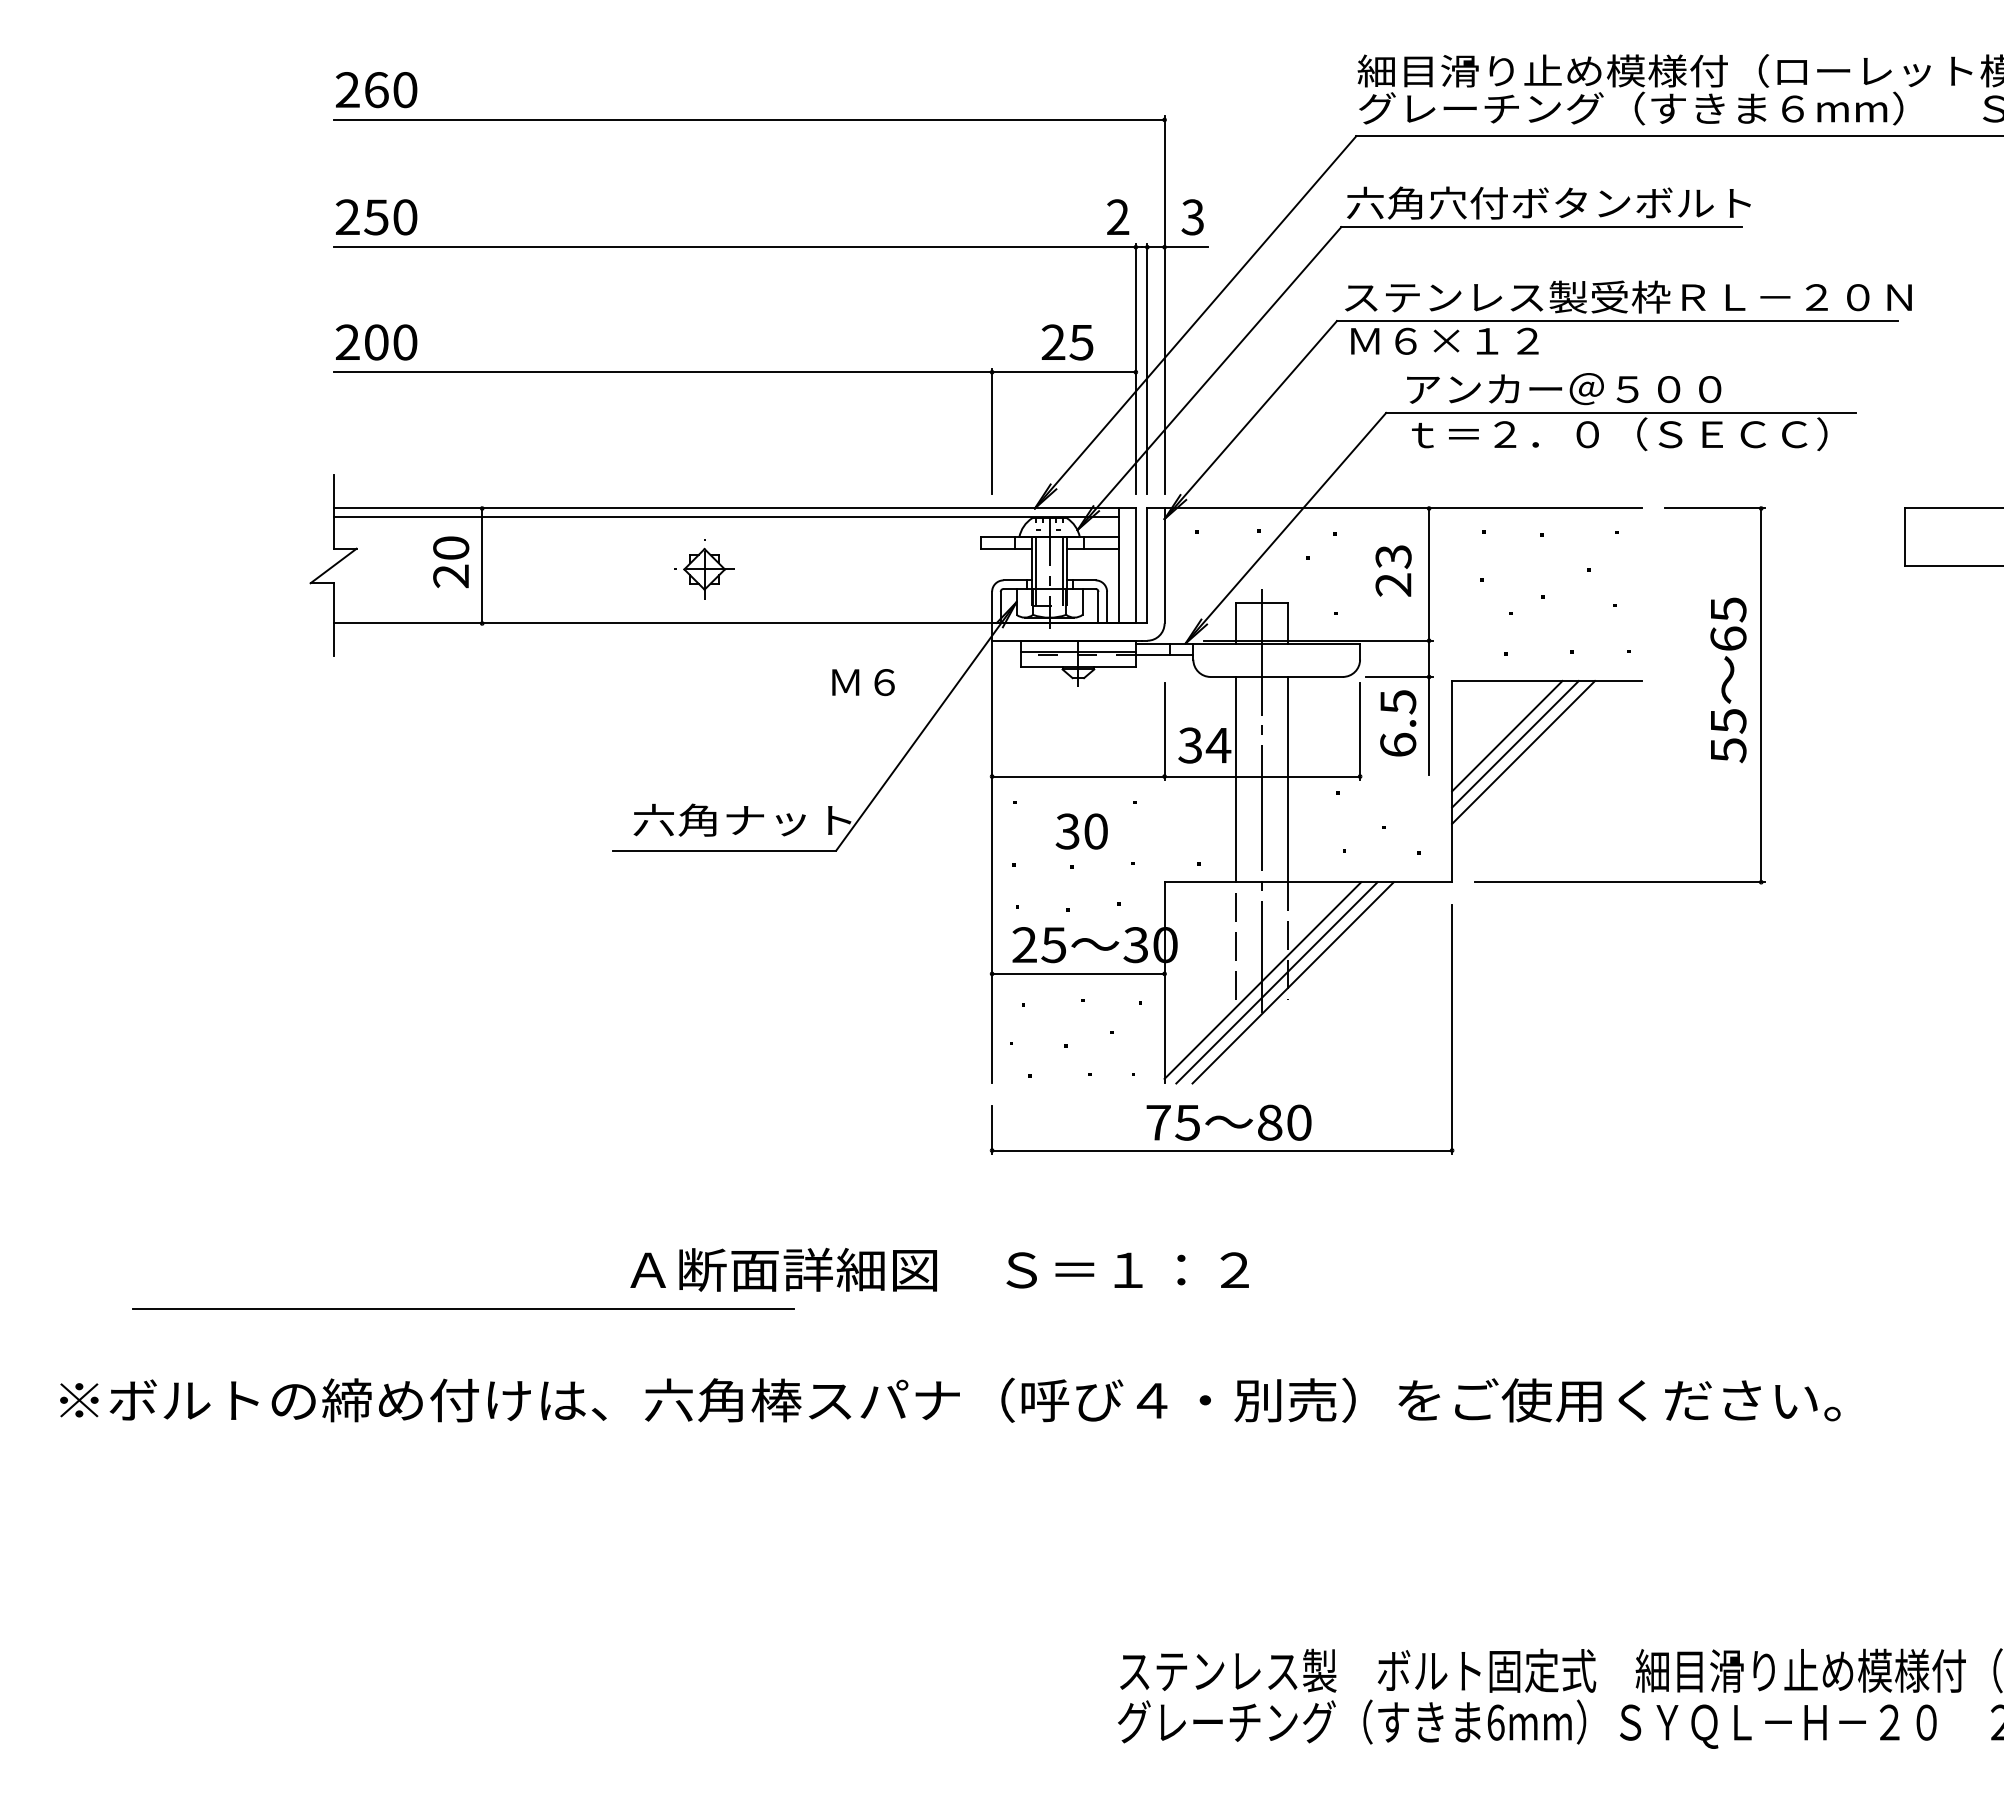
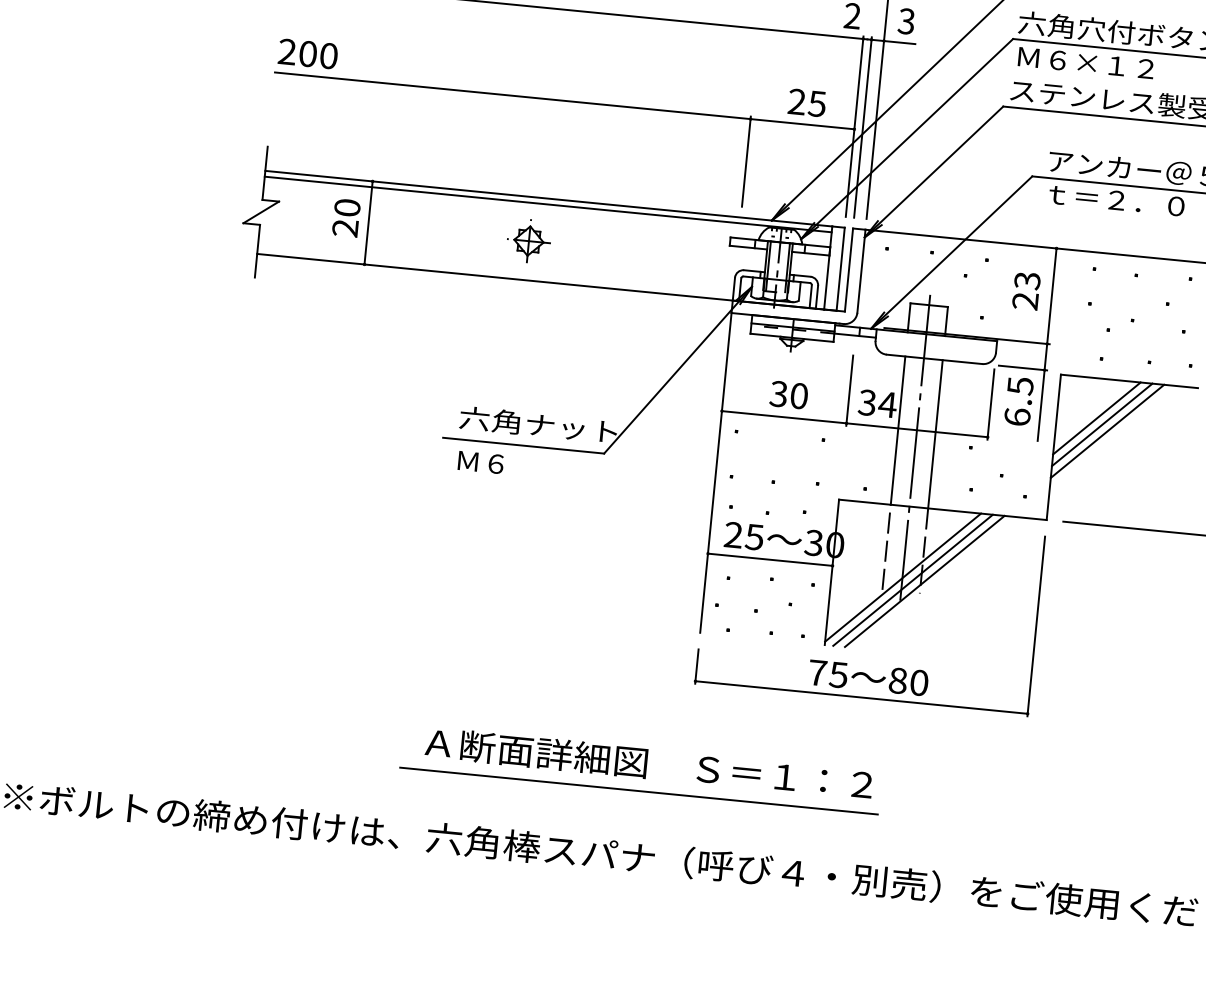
text: (1444, 340) -> (1086, 62), moved
text: (863, 682) -> (480, 462), moved
text: (1081, 831) -> (788, 395), moved
line: (463, 1308) -> (639, 790), moved

